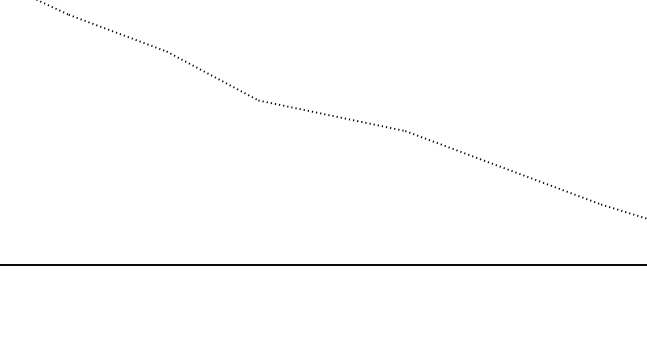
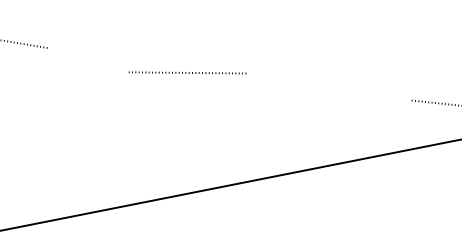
line: (212, 75) -> (89, 59), removed
line: (503, 167) -> (329, 86), removed

